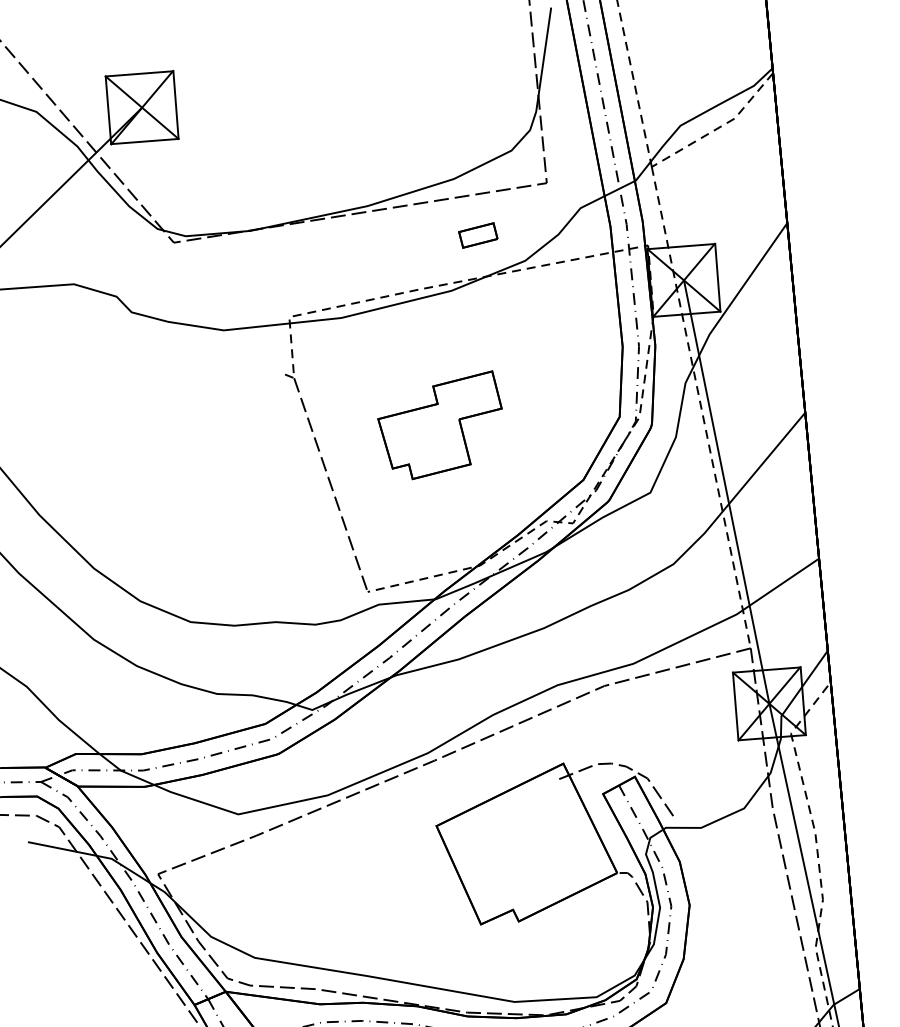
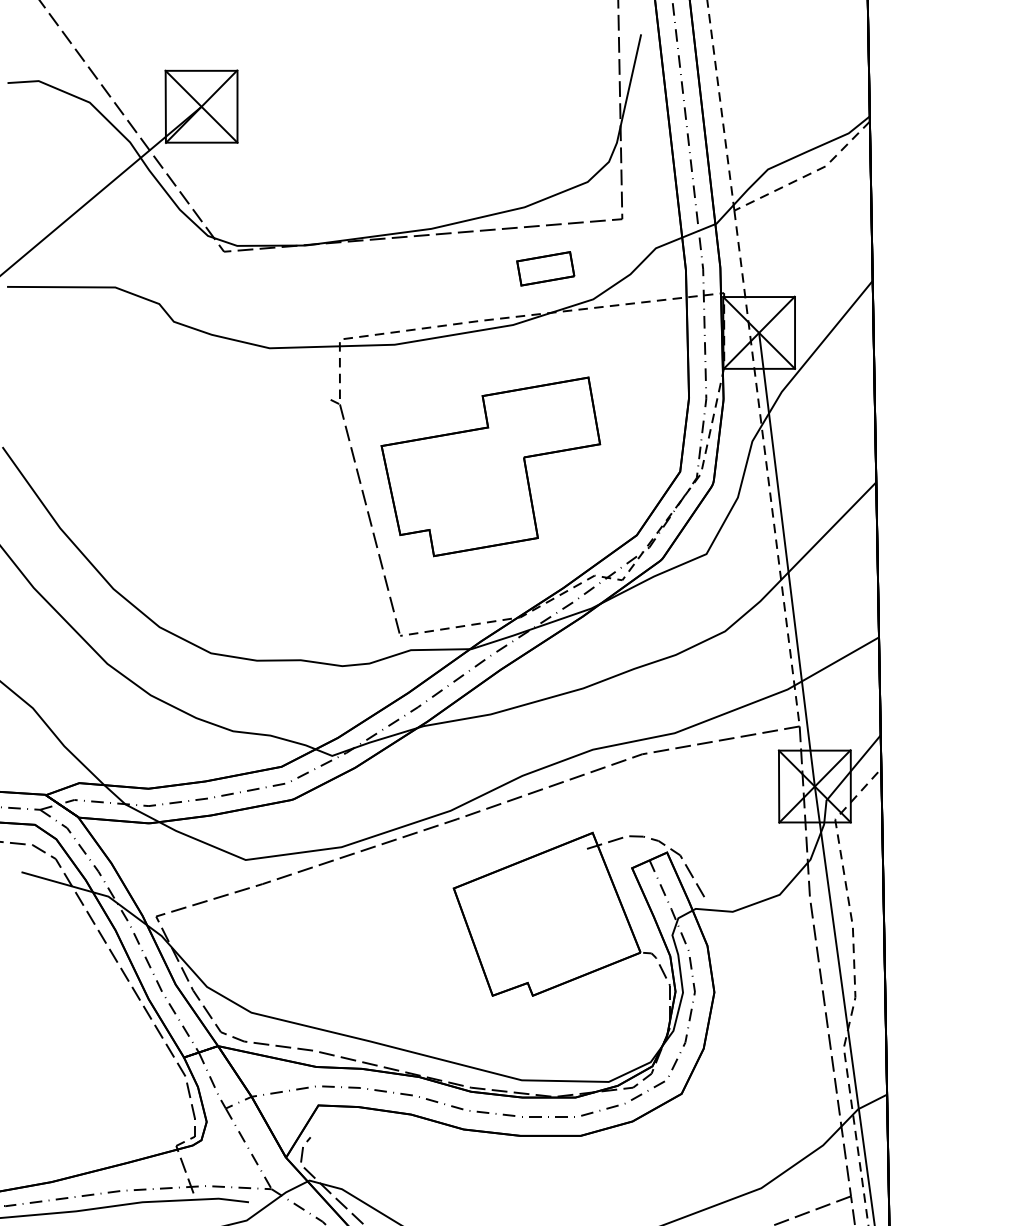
part: (478, 235) -> (545, 268), size x1.43
part: (440, 425) -> (490, 466), size x1.67

